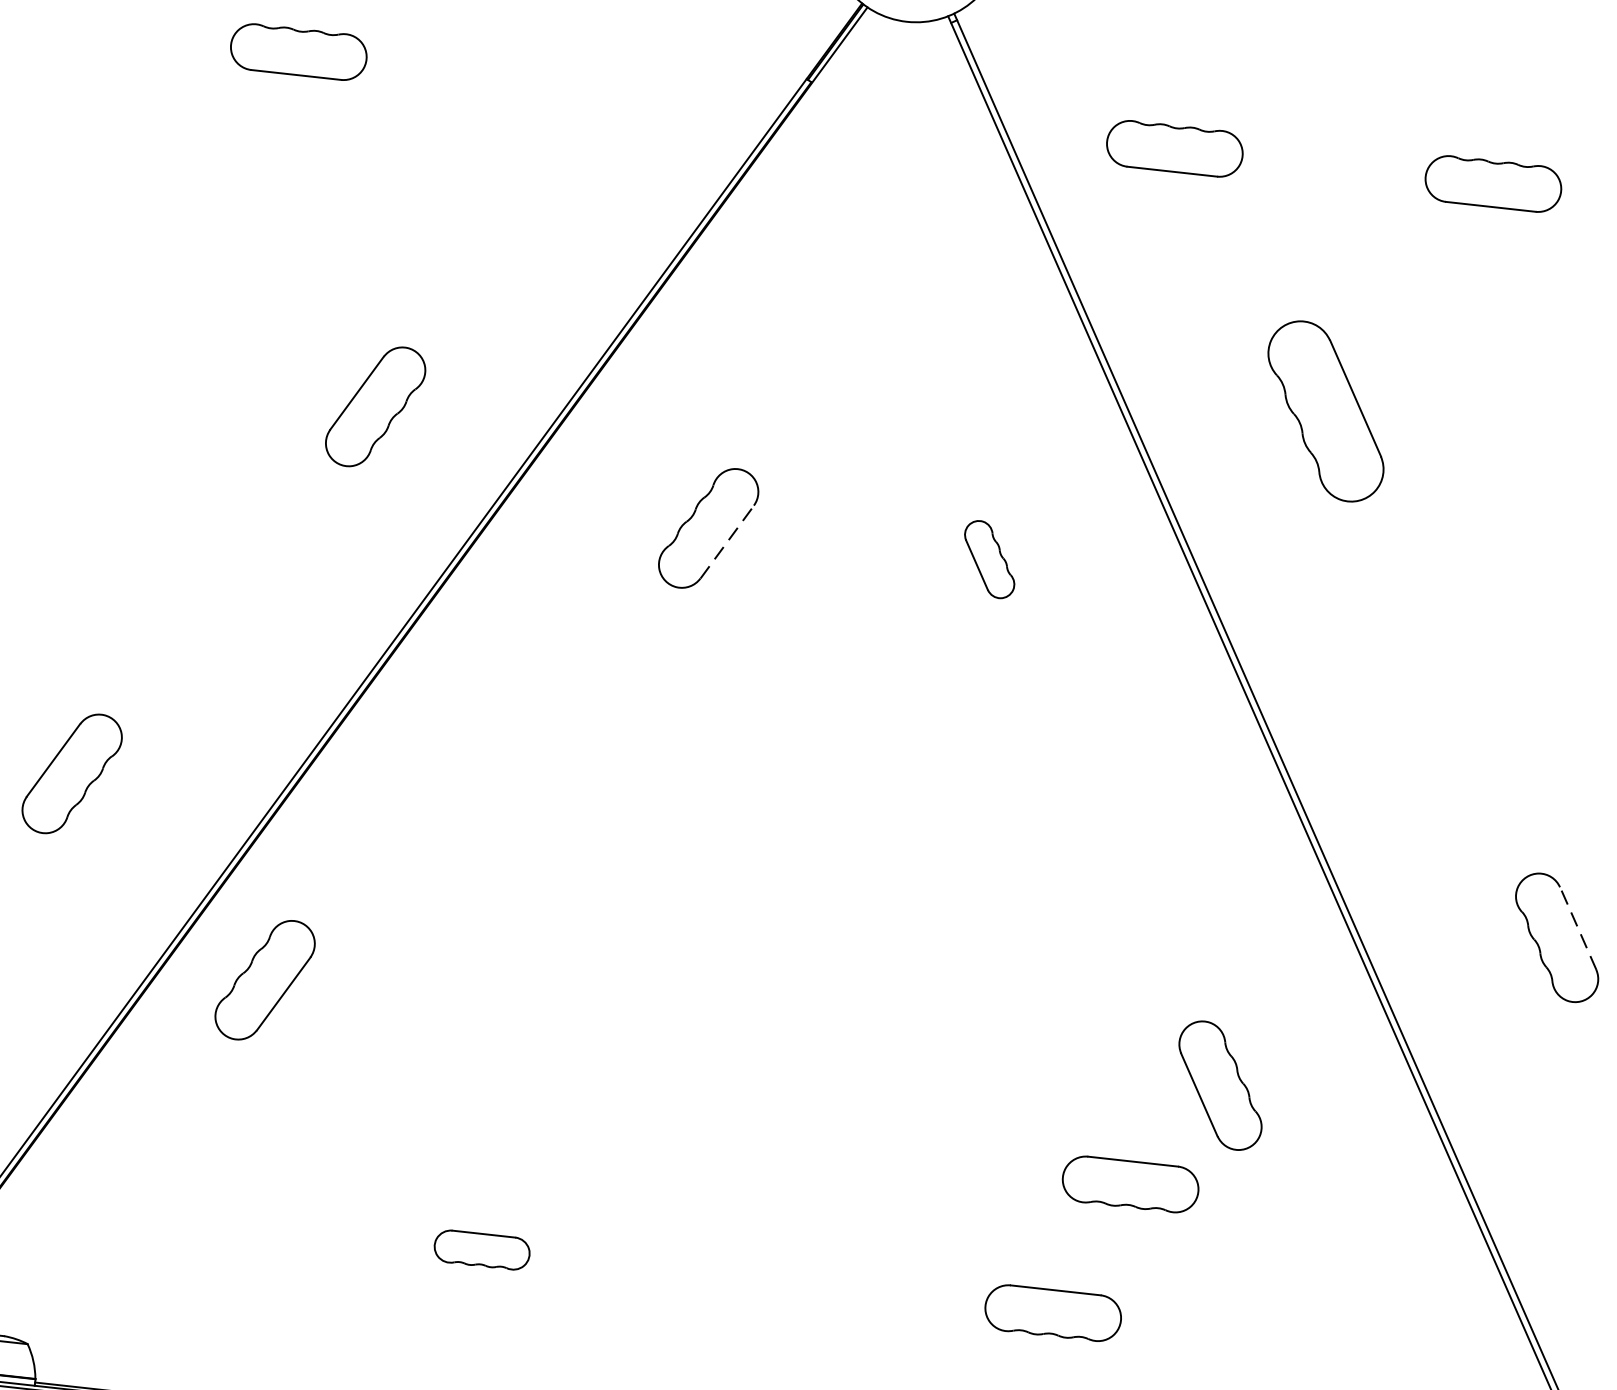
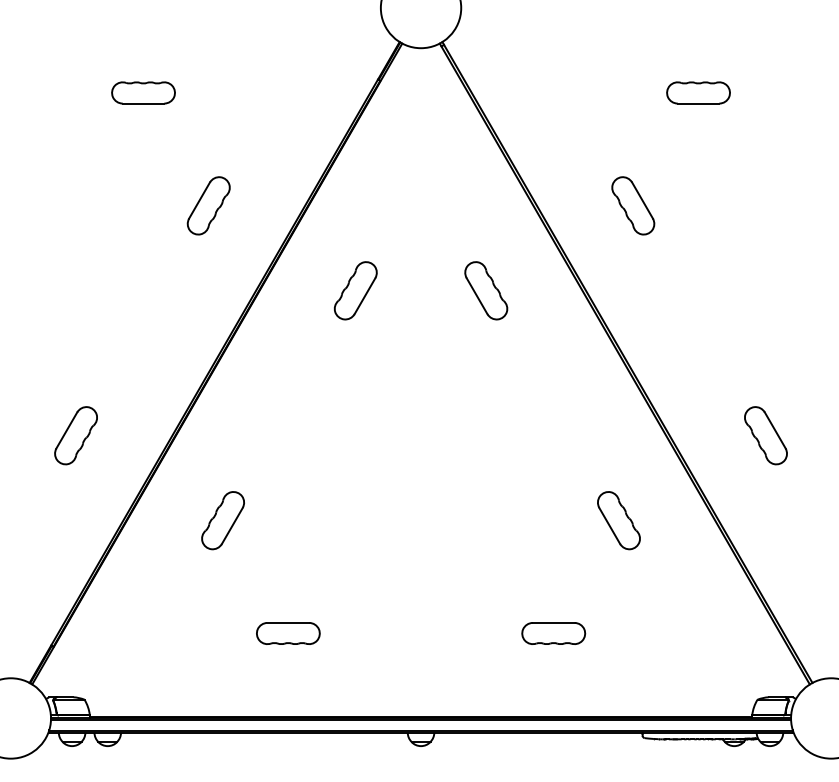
part: (1174, 147) -> (550, 92), removed
part: (375, 405) -> (208, 205), moved
part: (1326, 410) -> (633, 205), size x0.71
line: (728, 542) -> (365, 296), dashed -> solid
part: (990, 558) -> (486, 290), size x1.67
line: (1578, 928) -> (775, 430), dashed -> solid
part: (263, 979) -> (222, 520), moved
part: (1130, 1184) -> (582, 570), removed
part: (482, 1250) -> (288, 633), size x1.43

